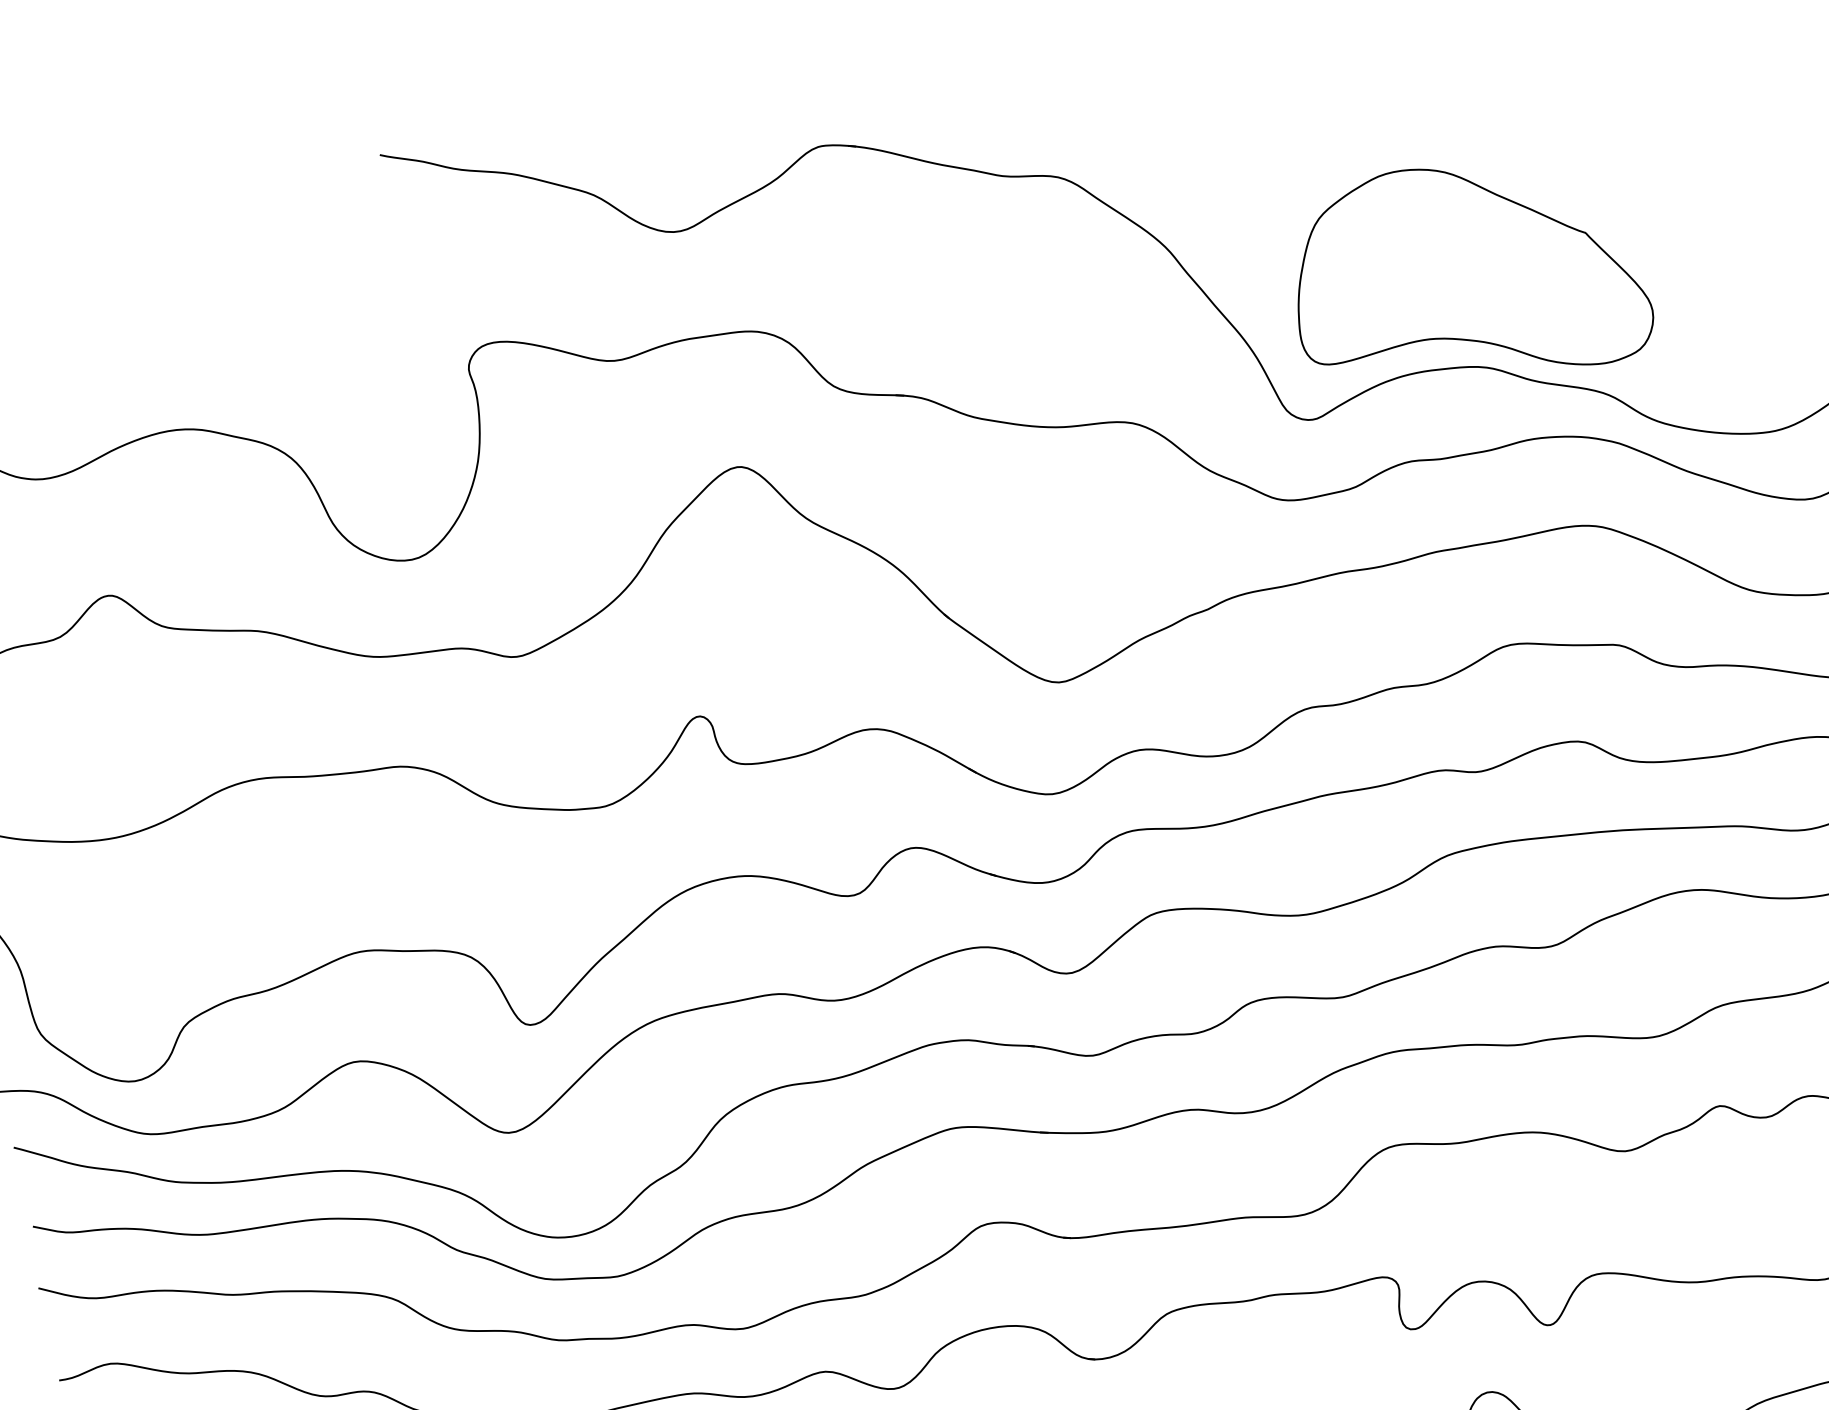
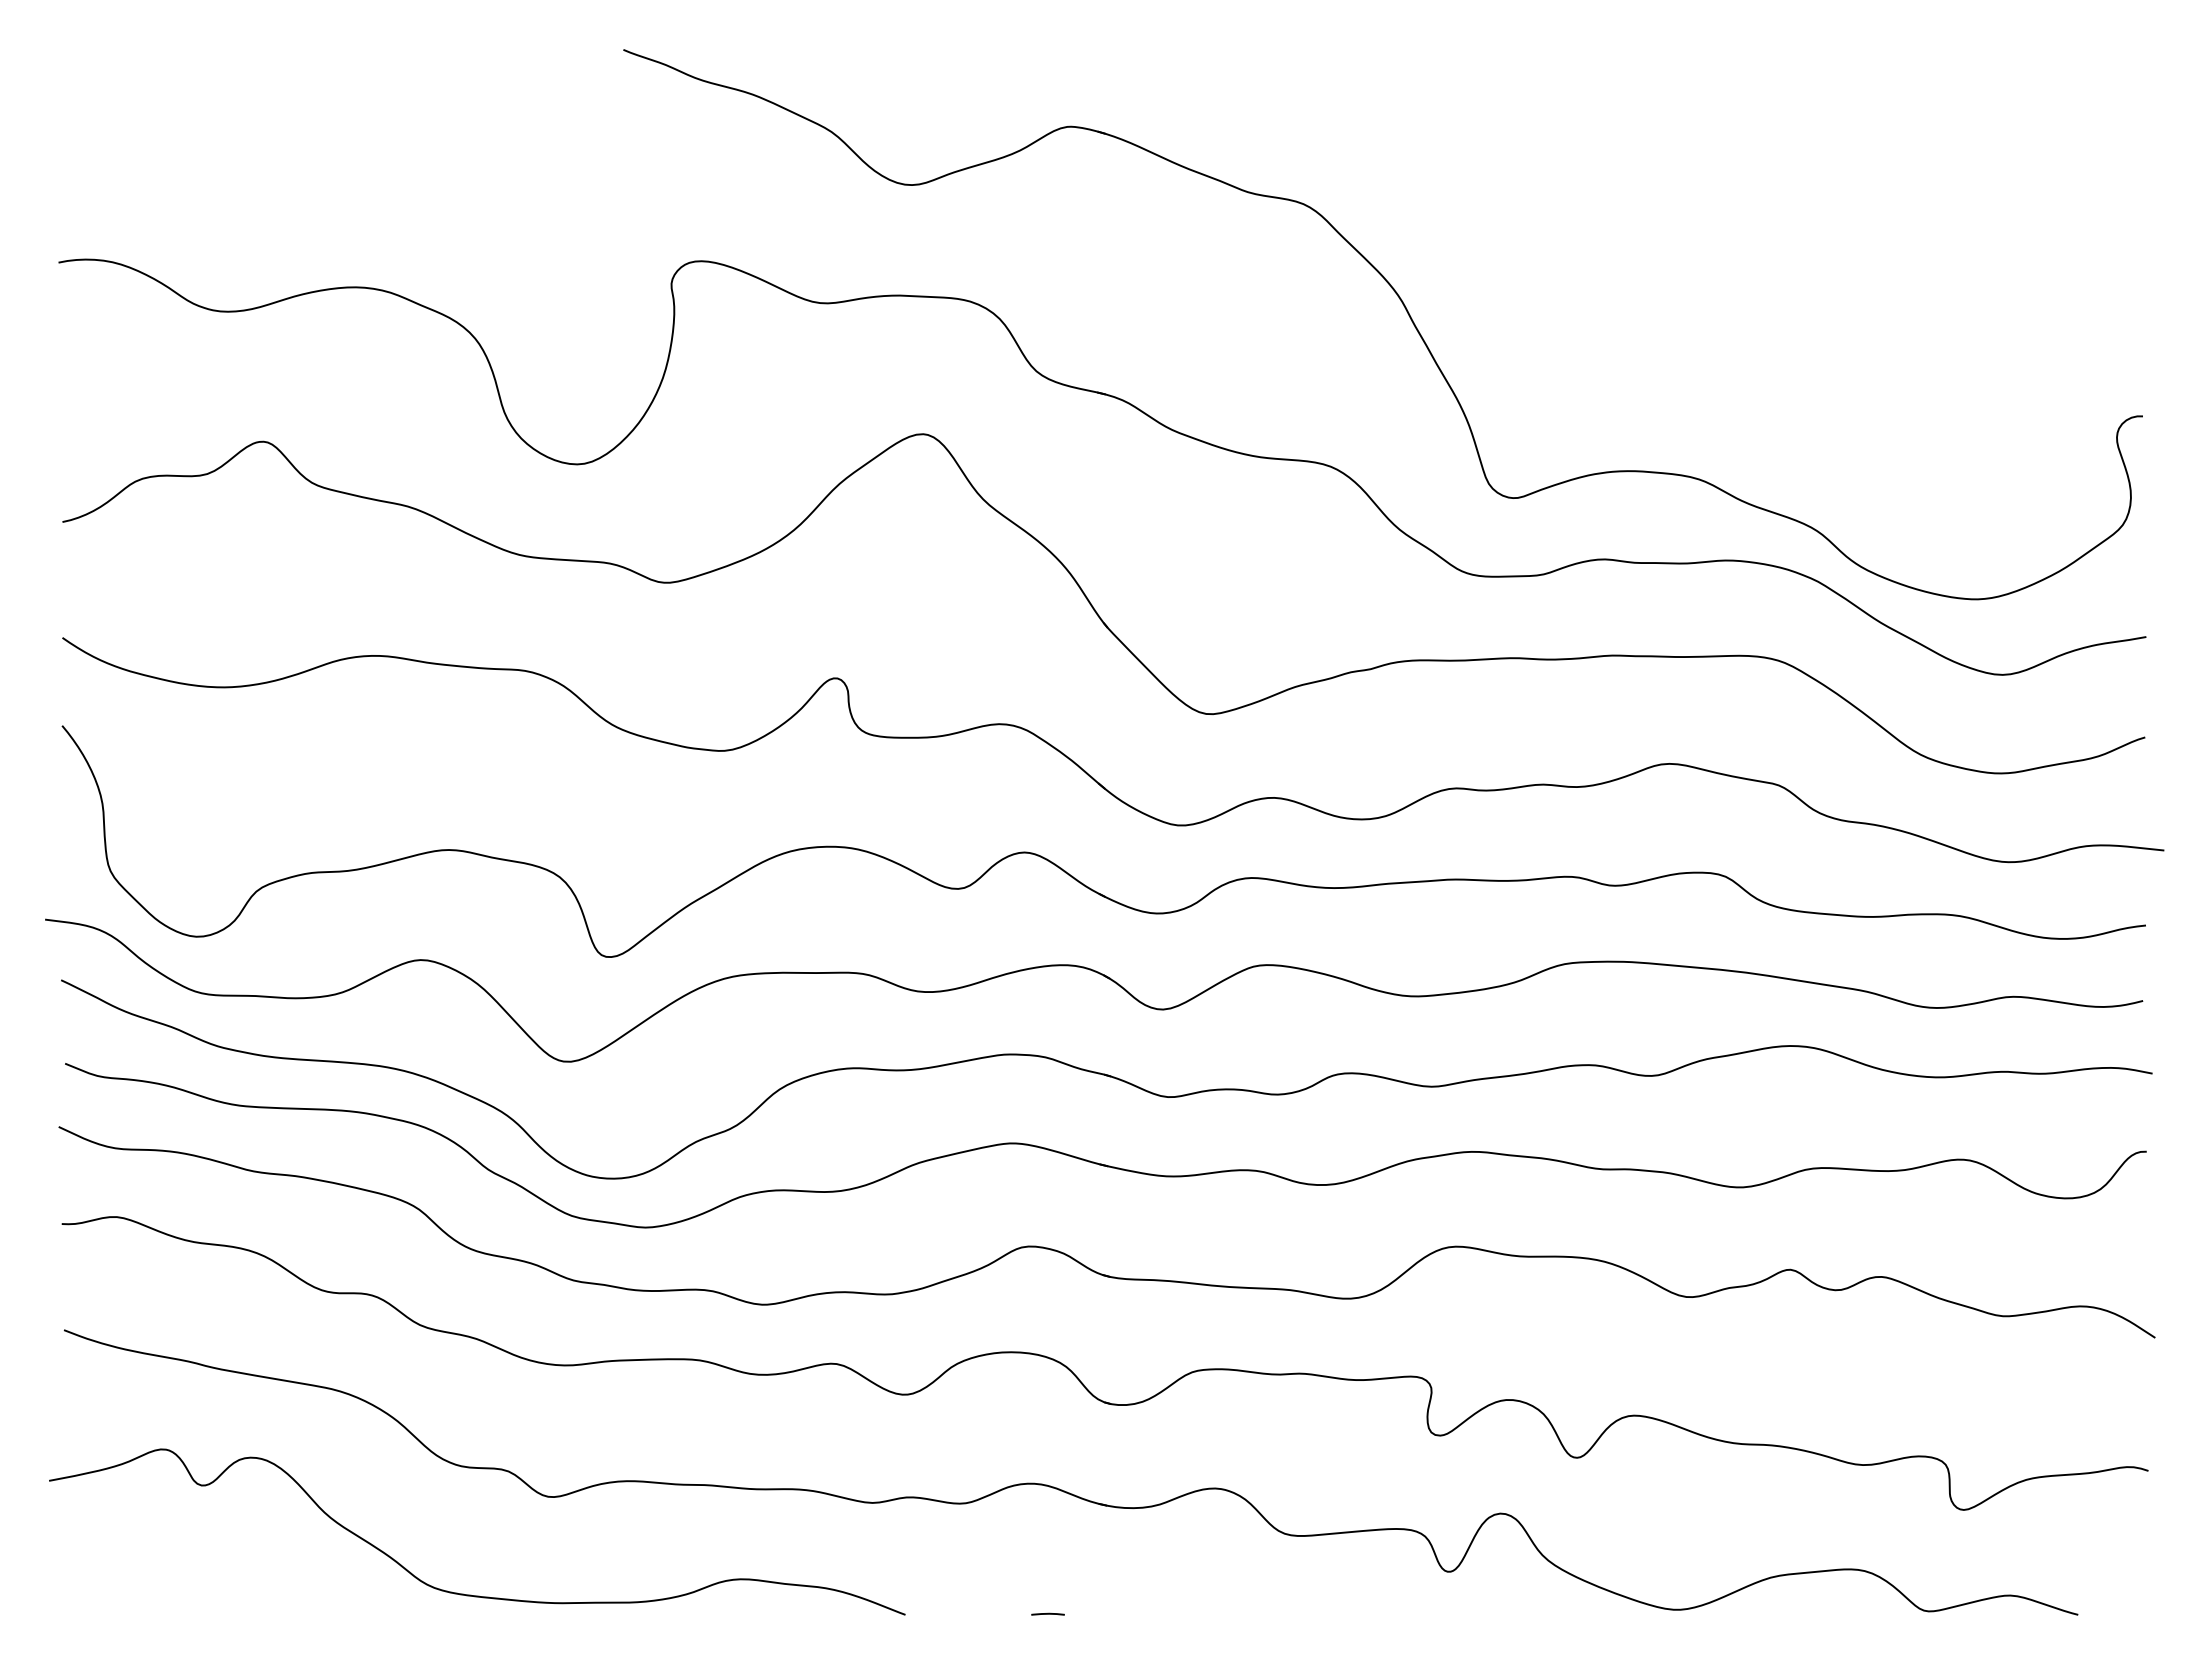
part: (1467, 273) -> (1697, 380), removed

